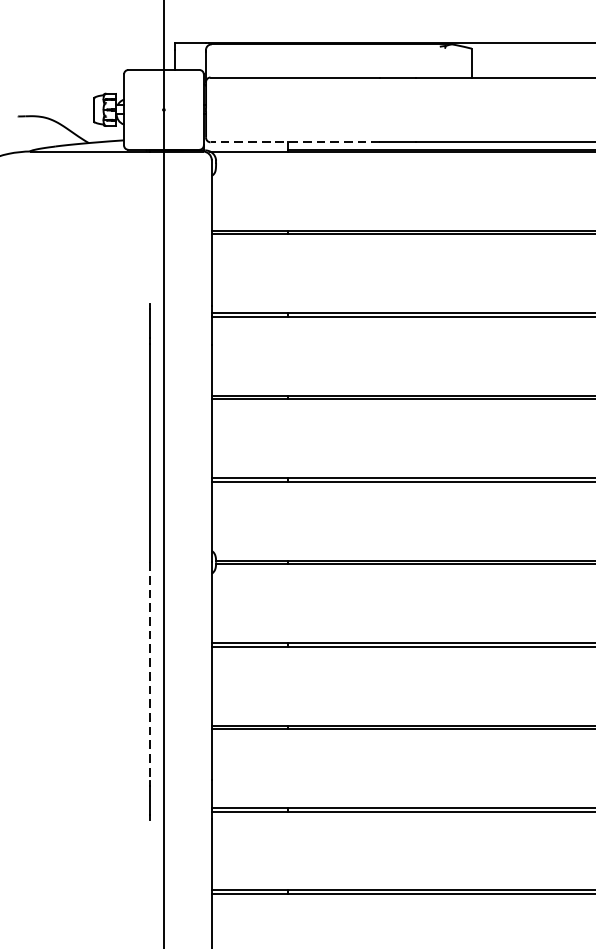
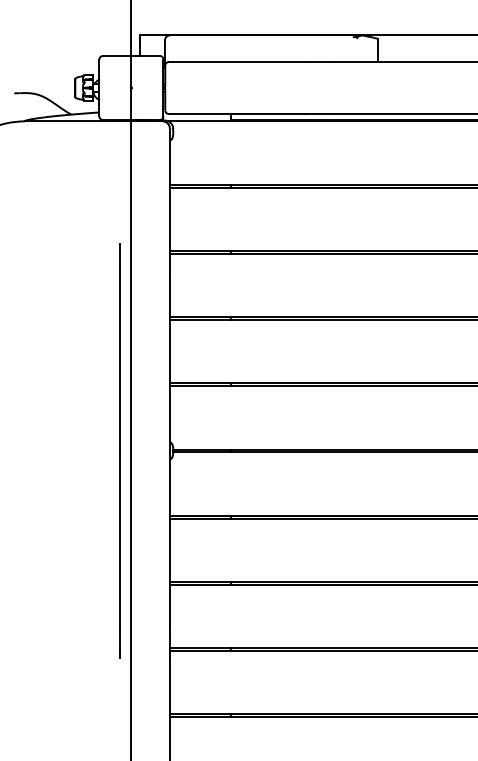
line: (294, 142) -> (236, 114), dashed -> solid
line: (150, 671) -> (120, 538), dashed -> solid

